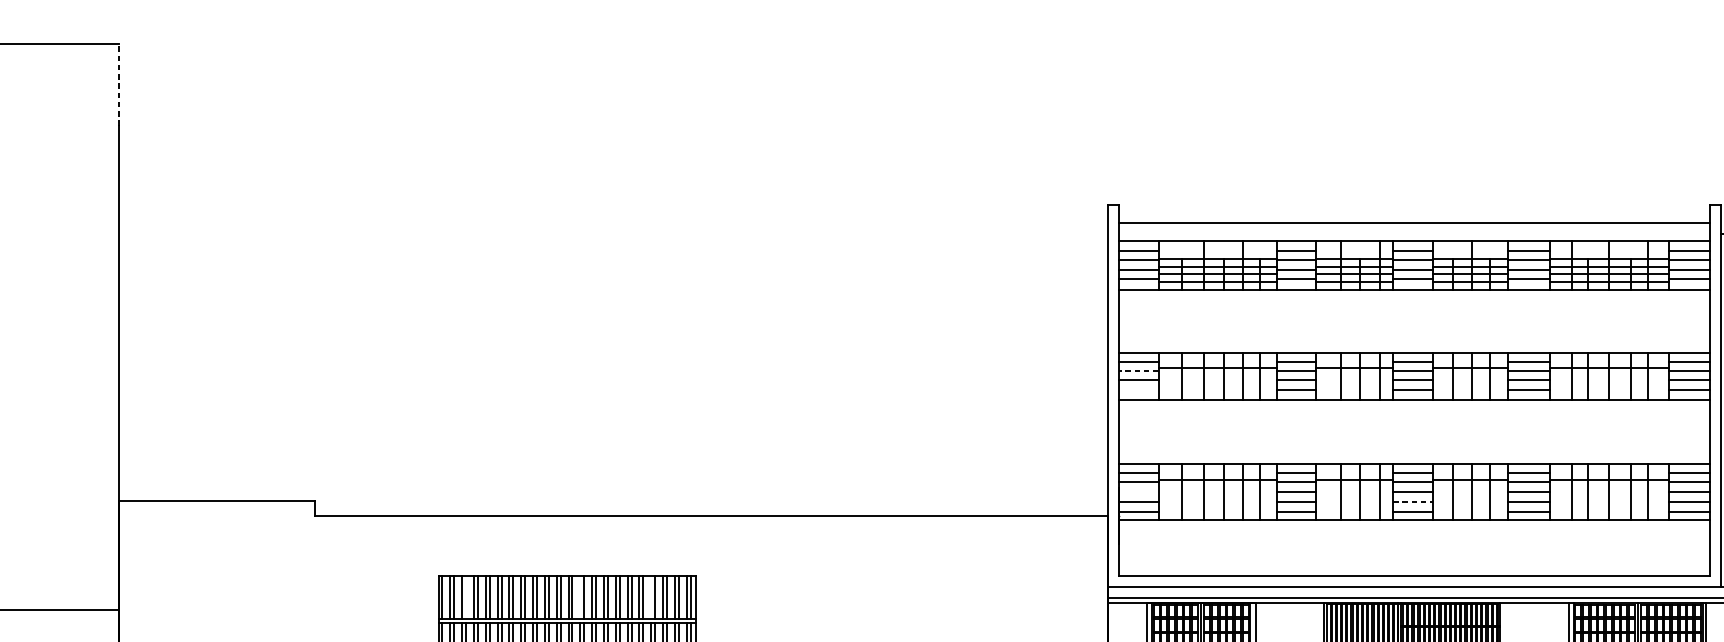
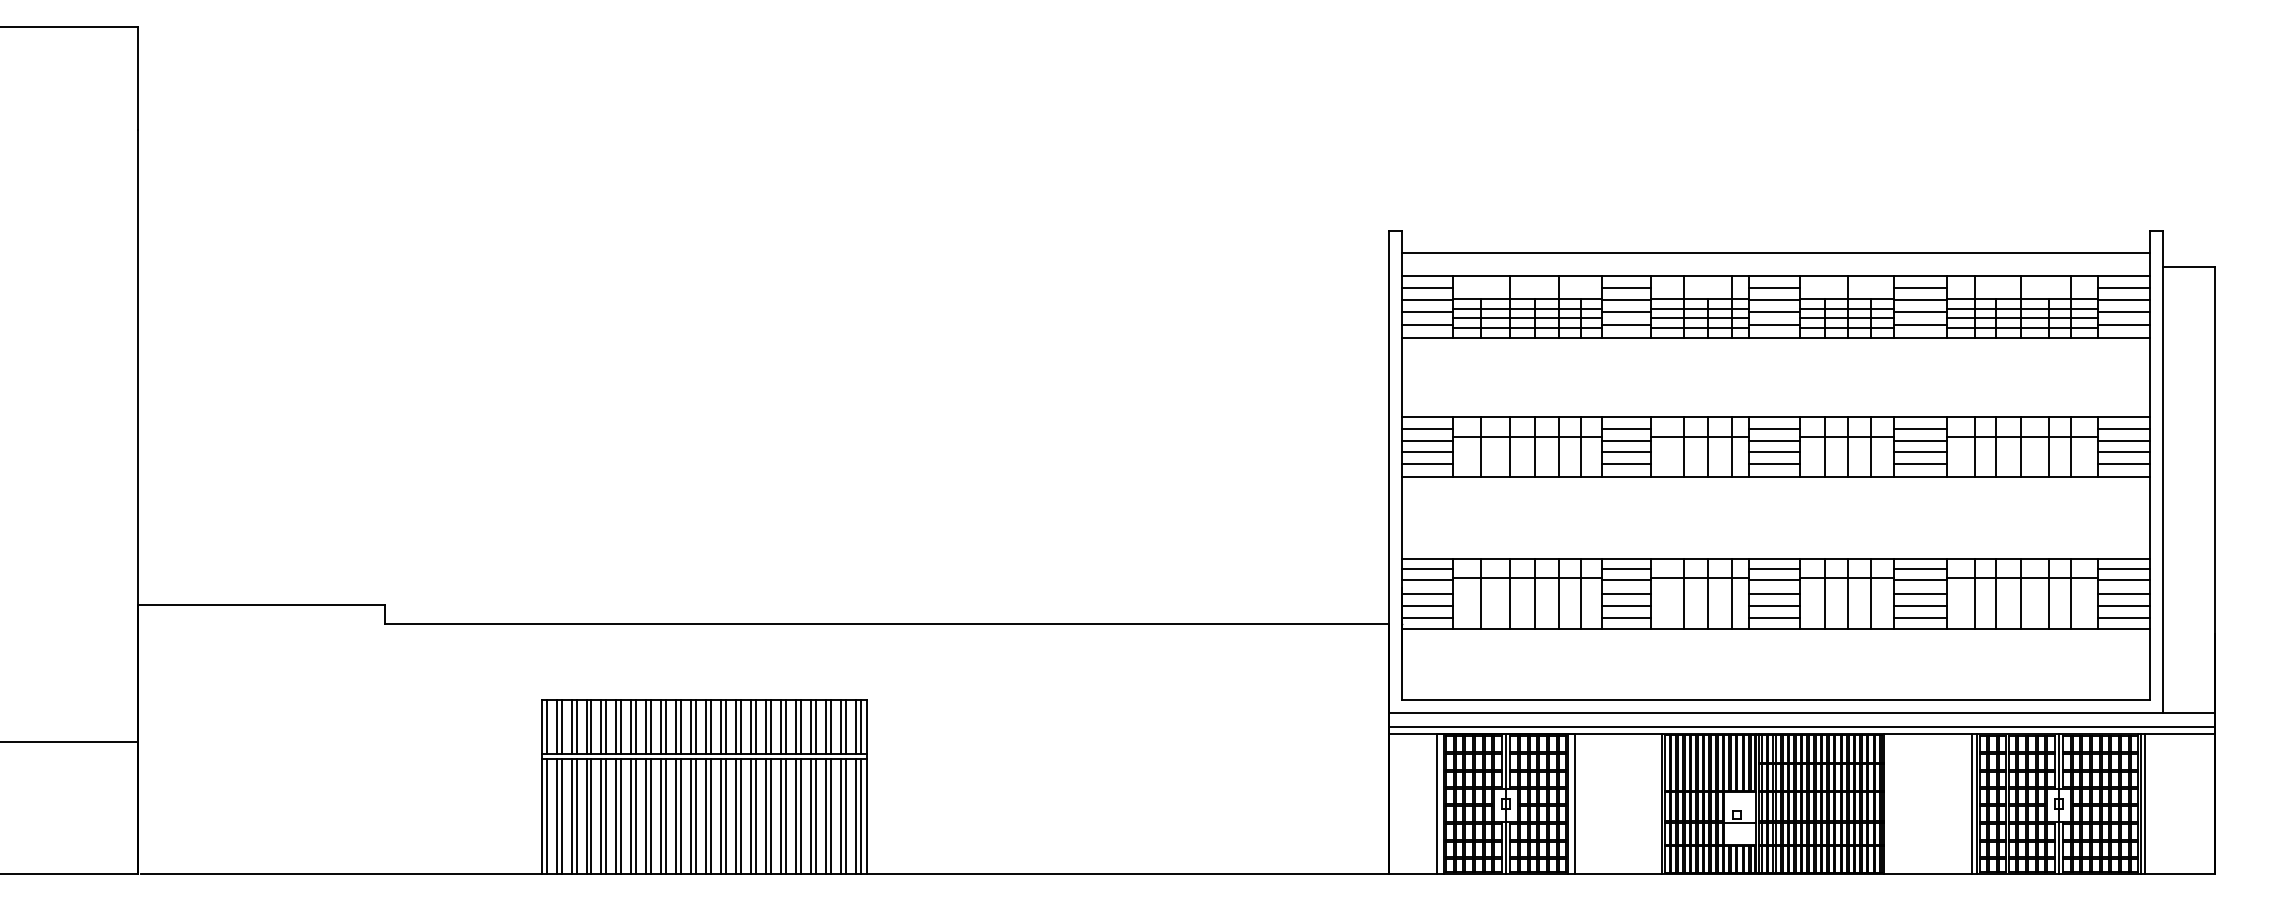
line: (119, 84) -> (138, 78), dashed -> solid
line: (1138, 371) -> (1426, 440), dashed -> solid
line: (1138, 390) -> (1427, 464), added
line: (1138, 492) -> (1427, 593), added
line: (1413, 501) -> (1774, 605), dashed -> solid
line: (466, 597) -> (576, 726), added
line: (580, 597) -> (721, 726), added
line: (651, 597) -> (810, 726), added

